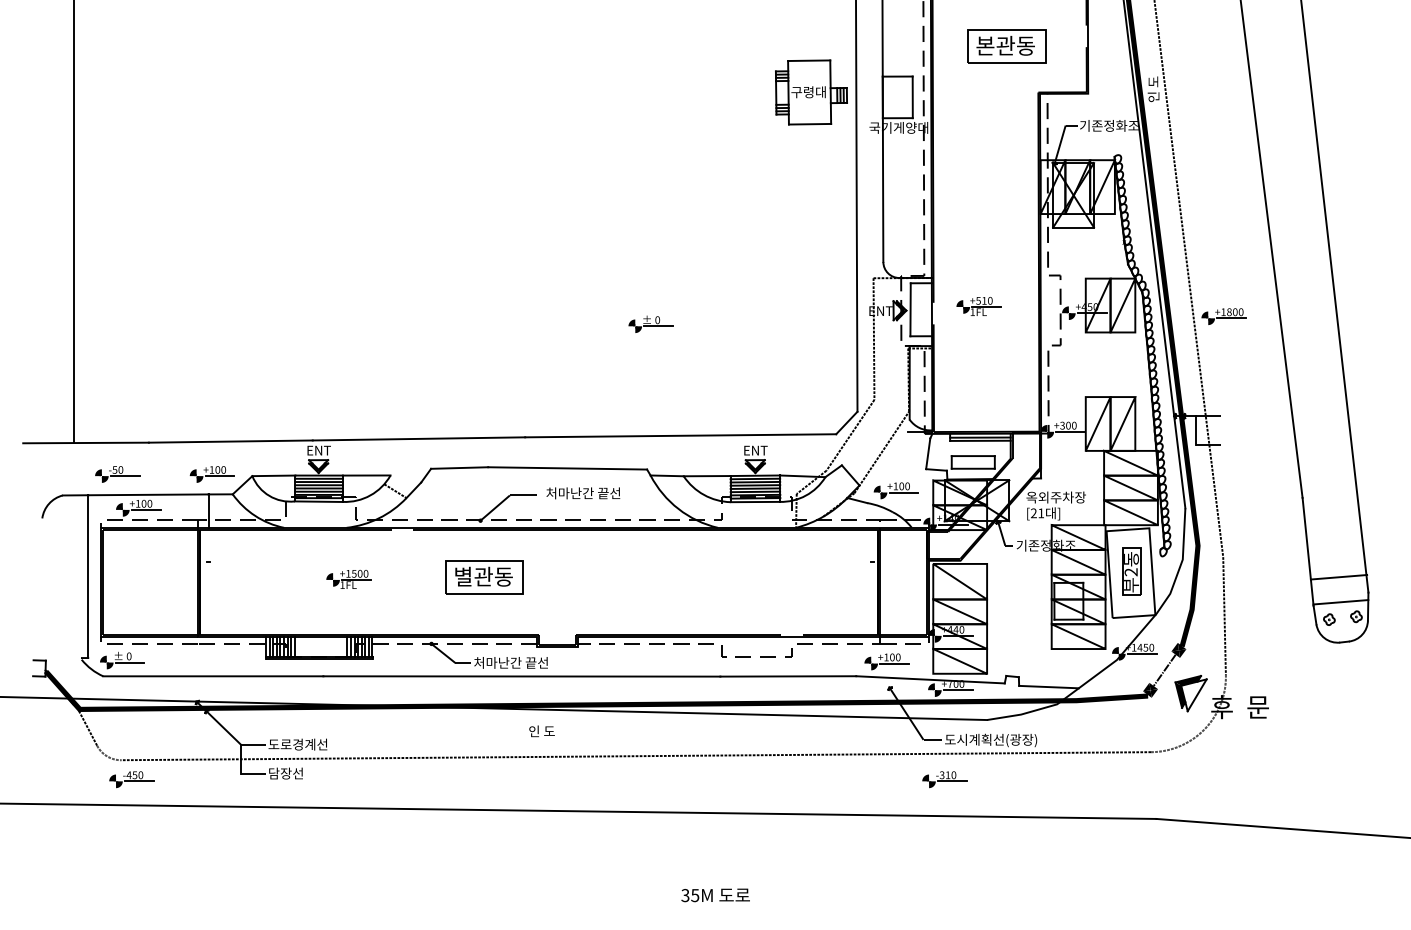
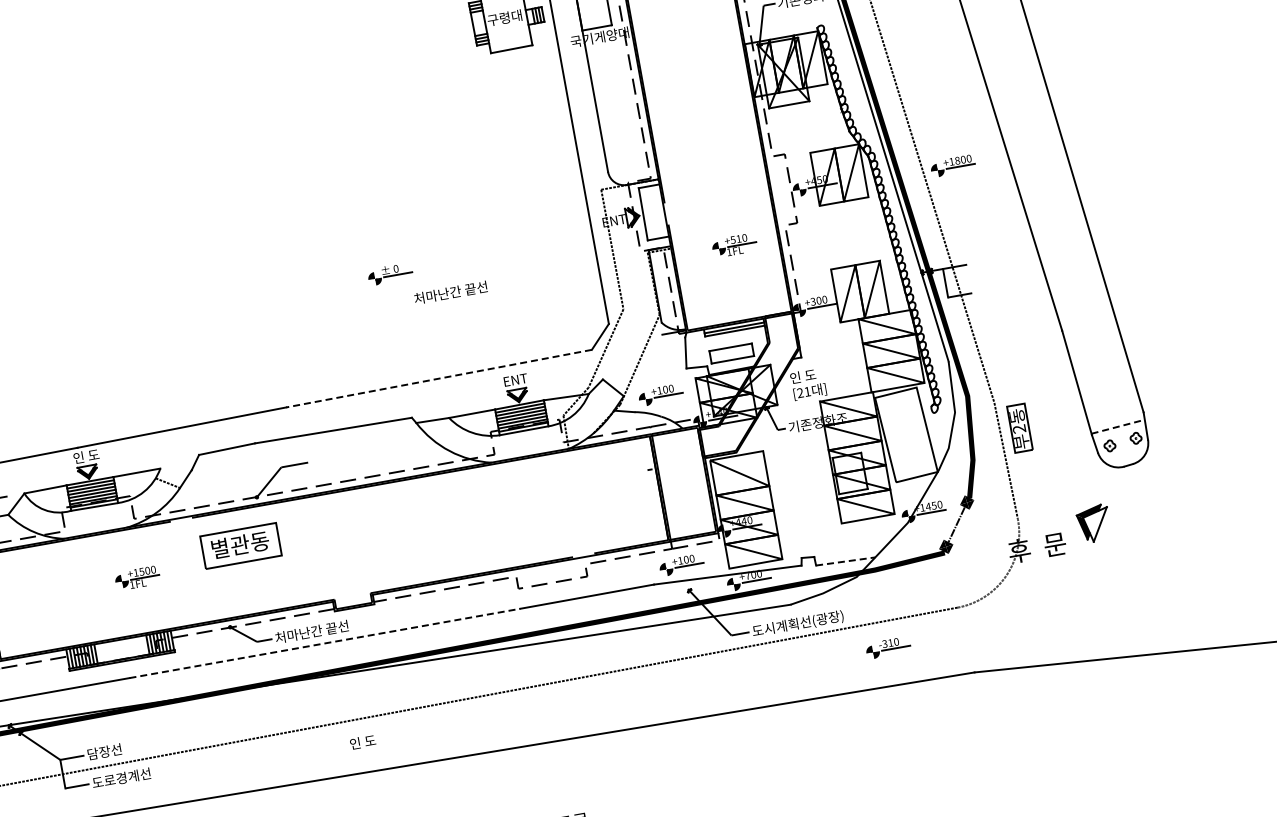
part: (978, 306) -> (734, 245), moved
line: (680, 435) -> (438, 378), solid -> dashed
text: (319, 450) -> (86, 456), ENT -> 인 도
text: (583, 493) -> (450, 292), moved
text: (1055, 497) -> (818, 373), 옥외주차장 -> 인 도
part: (1131, 571) -> (1019, 428), moved
part: (484, 577) -> (241, 545), moved
line: (1338, 577) -> (1111, 402), removed
line: (1340, 602) -> (1117, 427), solid -> dashed
line: (521, 676) -> (324, 643), solid -> dashed
line: (1048, 687) -> (845, 561), solid -> dashed
part: (1190, 693) -> (1093, 523), moved
text: (541, 731) -> (362, 742), moved
text: (297, 744) -> (115, 749), 도로경계선 -> 담장선
text: (297, 773) -> (121, 778), 담장선 -> 도로경계선
part: (944, 779) -> (888, 647), moved

